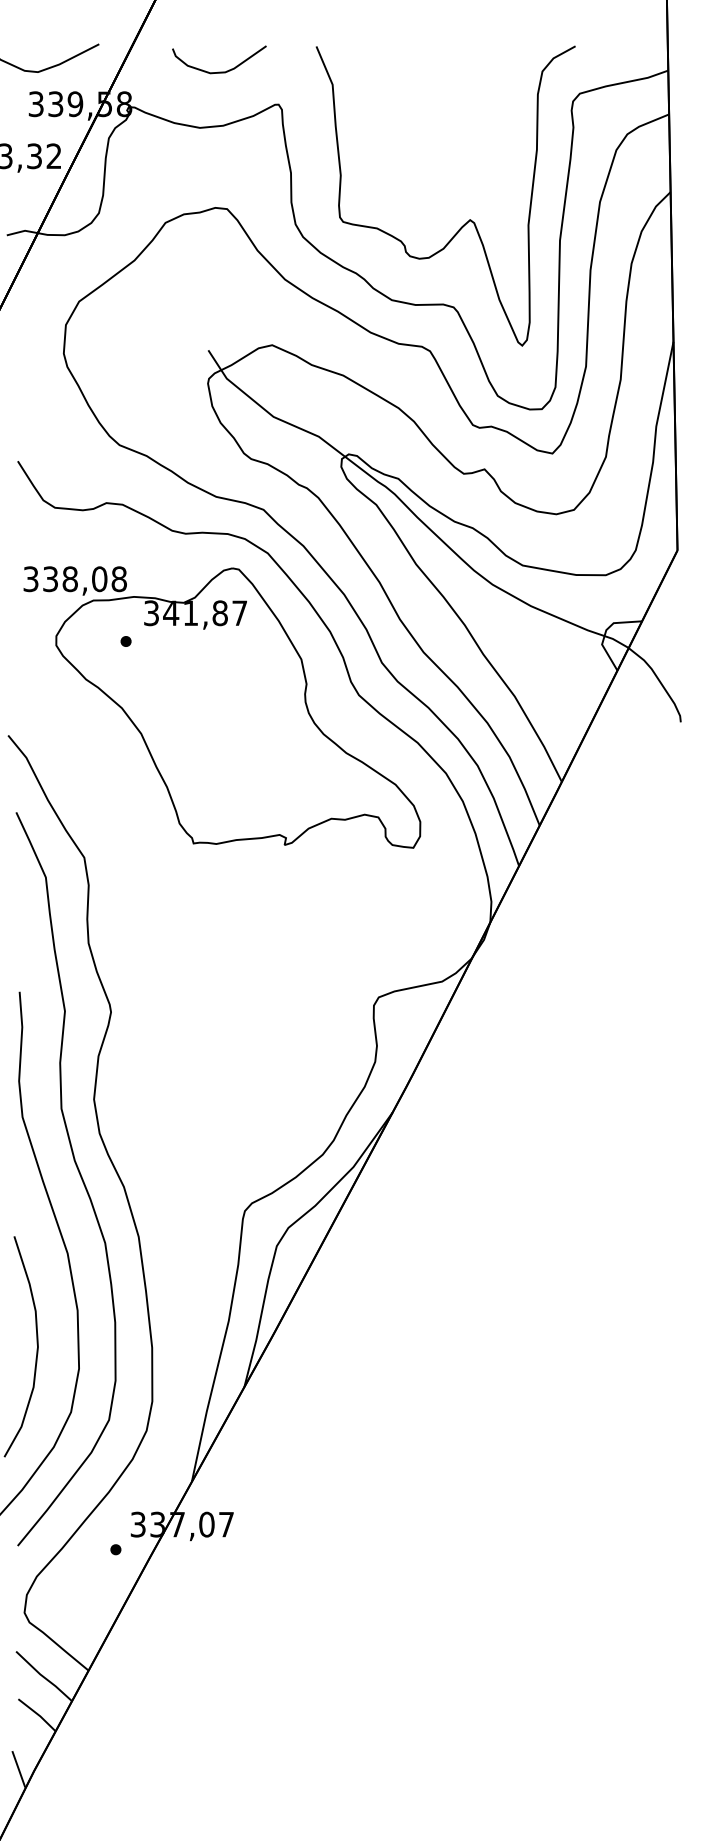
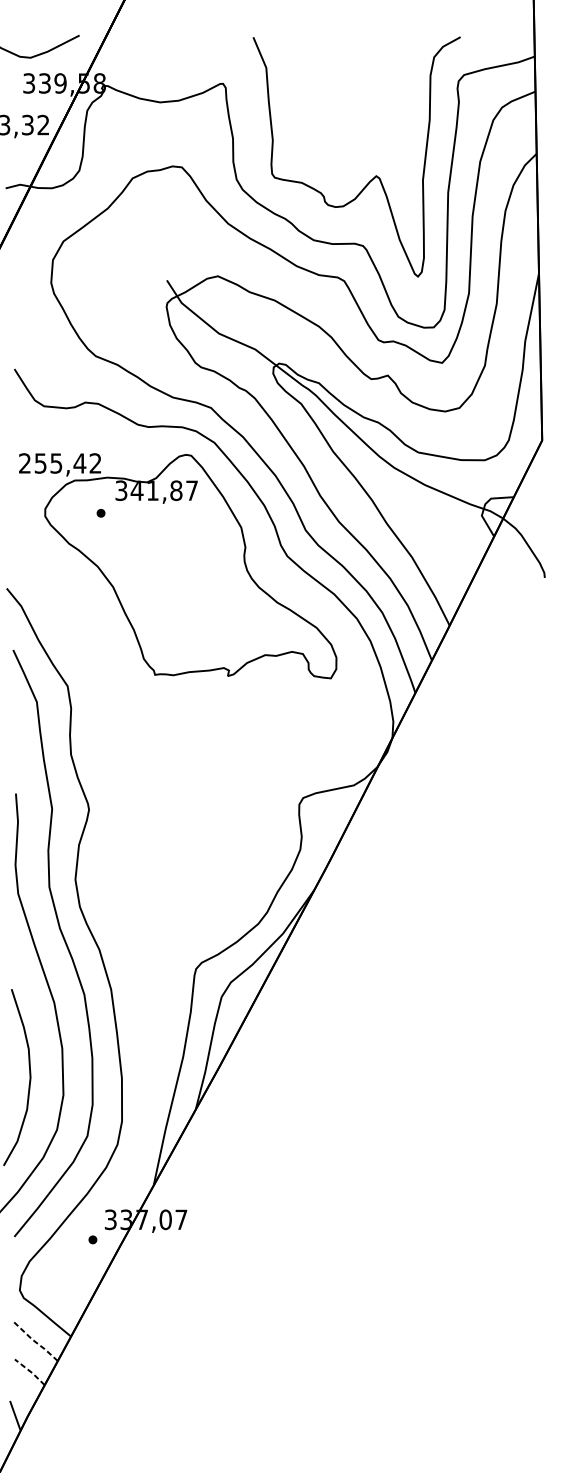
curve: (219, 71) -> (175, 57), removed
text: (74, 579) -> (59, 463), 338,08 -> 255,42
line: (43, 1676) -> (34, 1341), solid -> dashed
line: (38, 1714) -> (30, 1371), solid -> dashed

